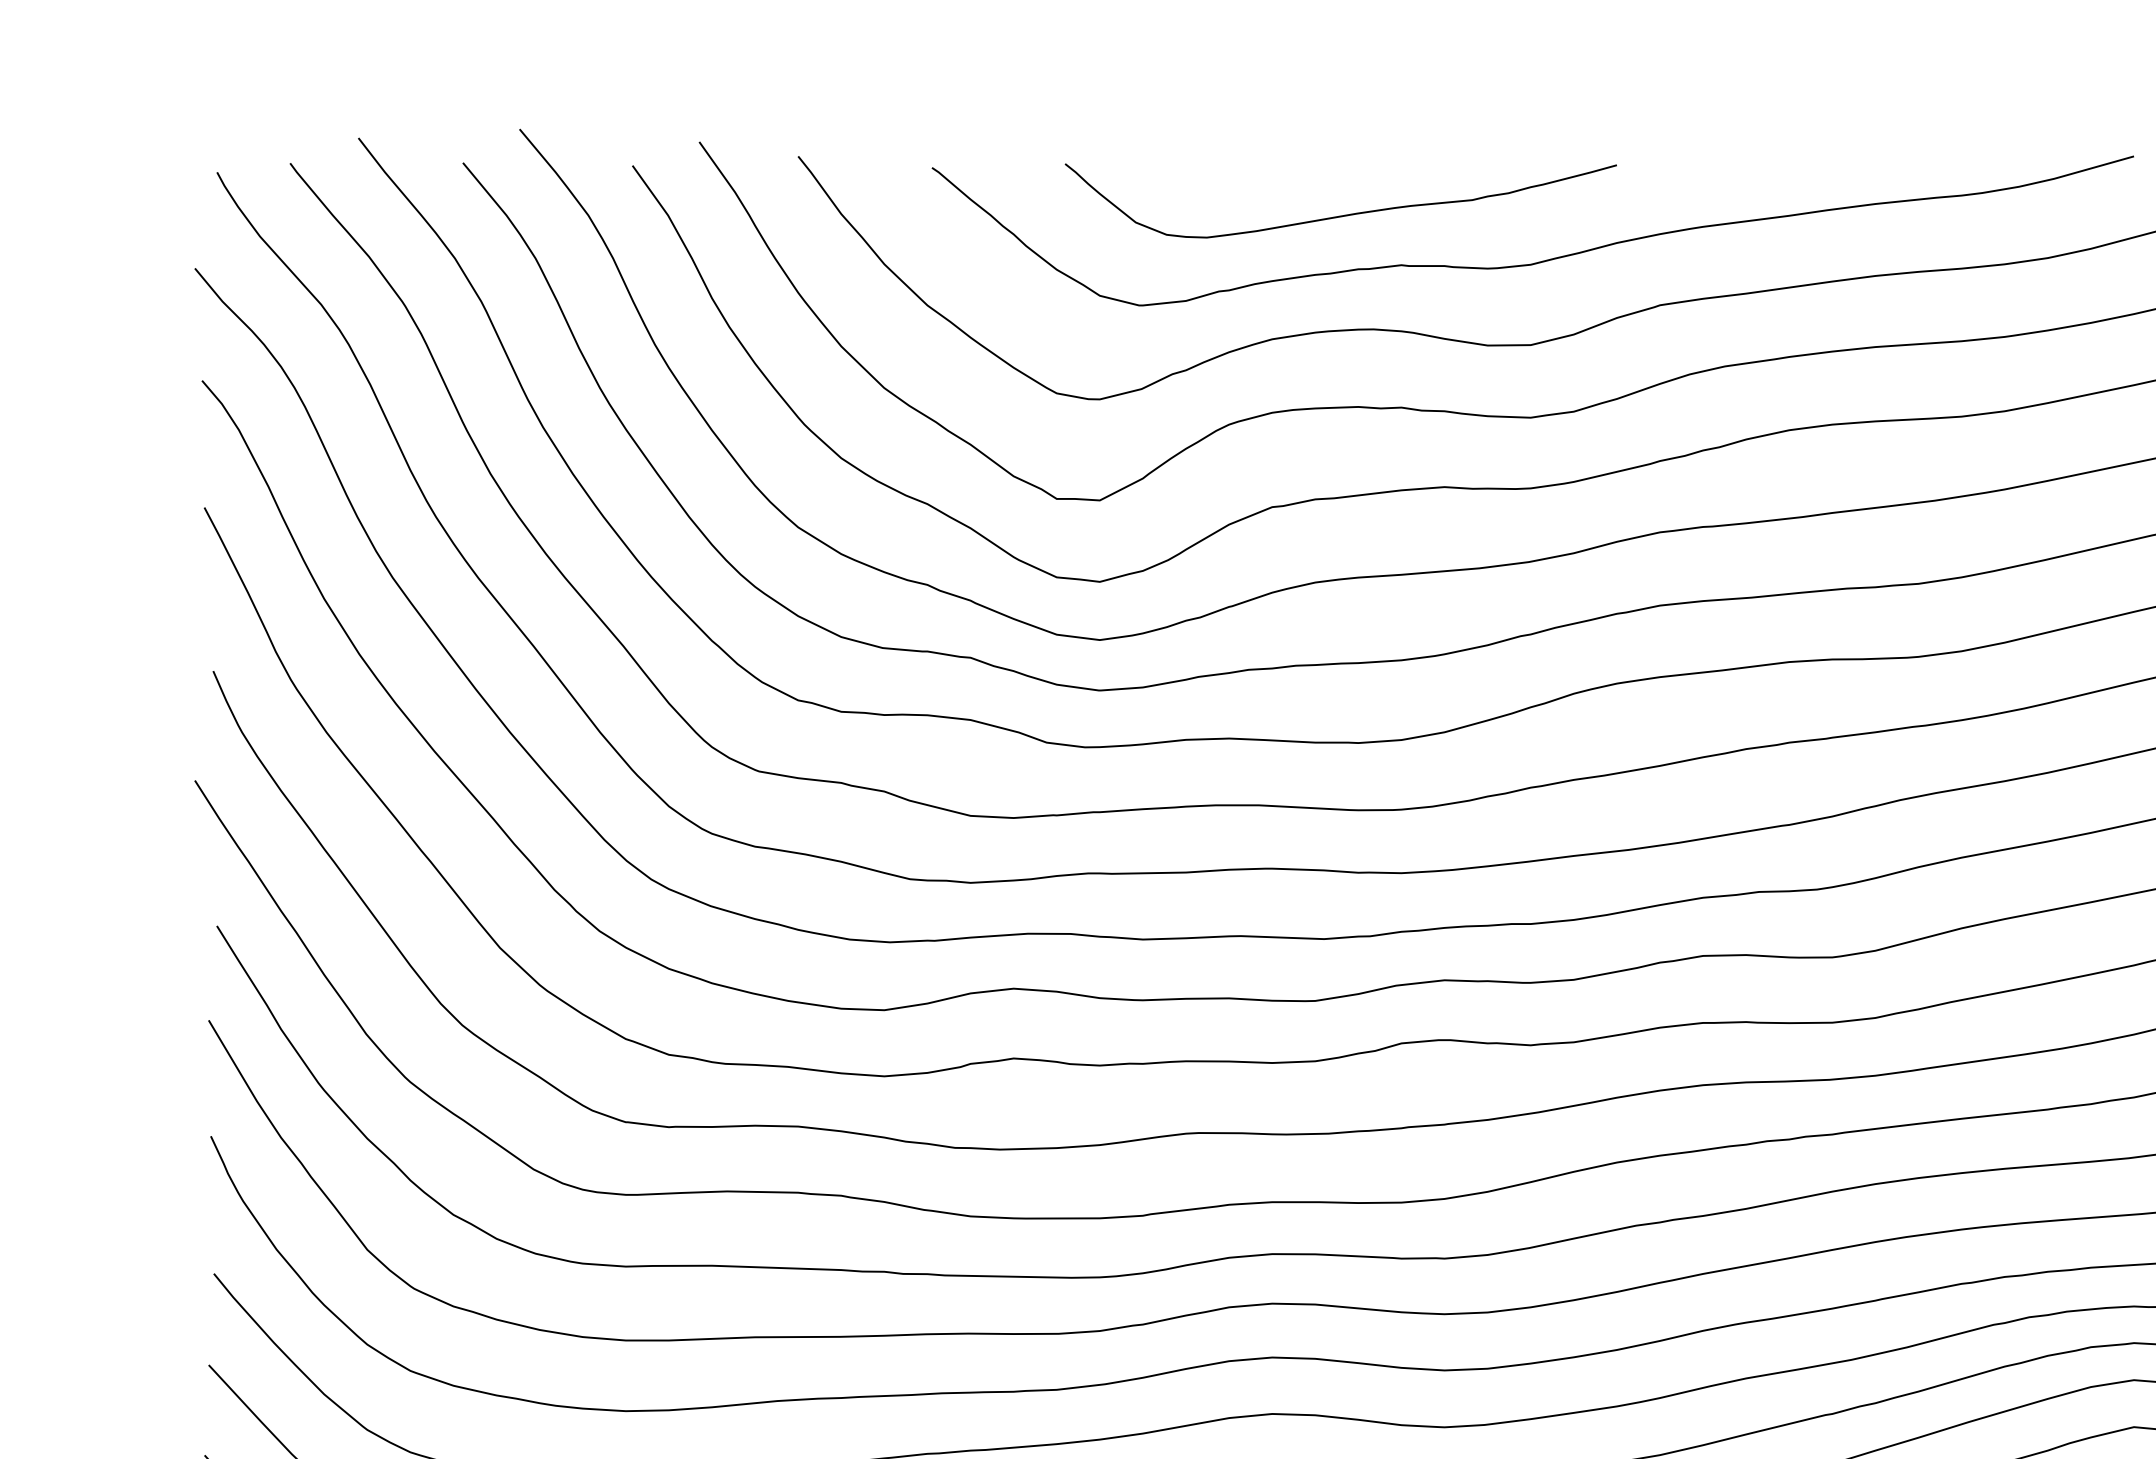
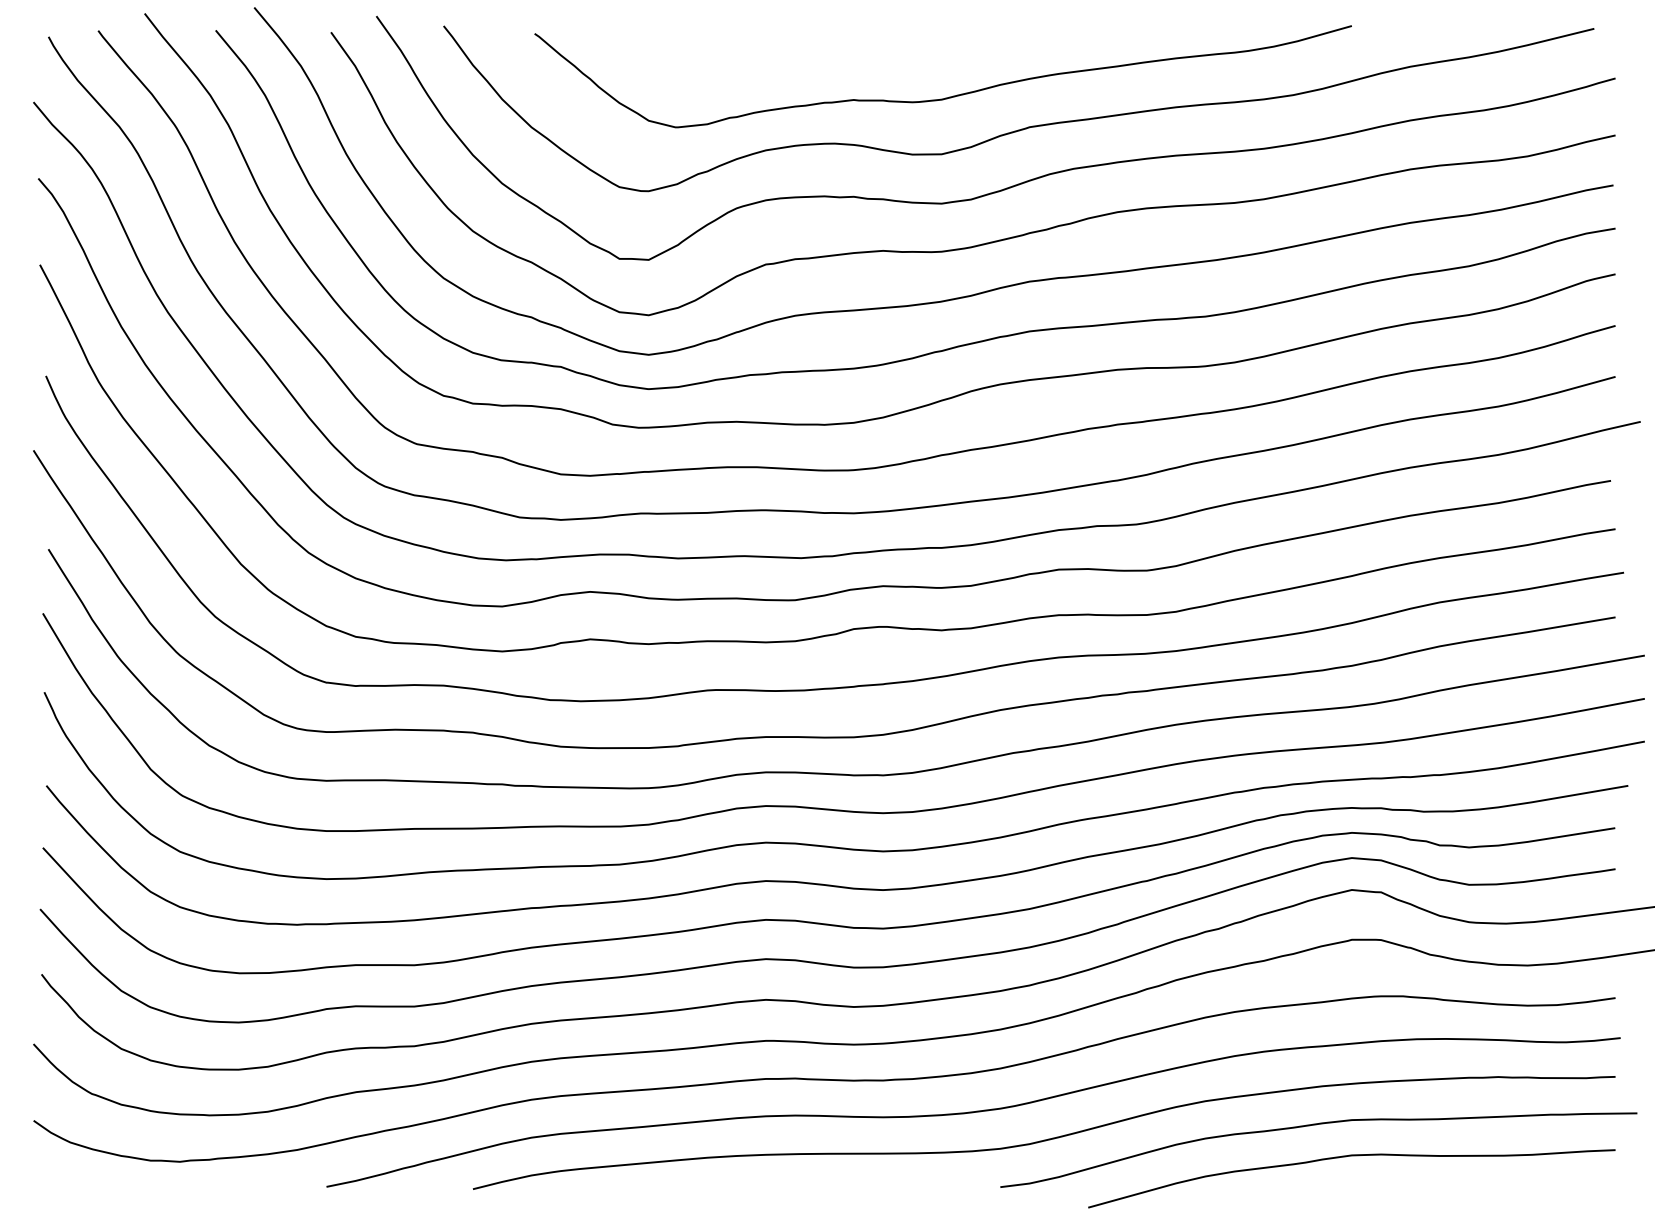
curve: (1342, 214) -> (813, 65), removed

